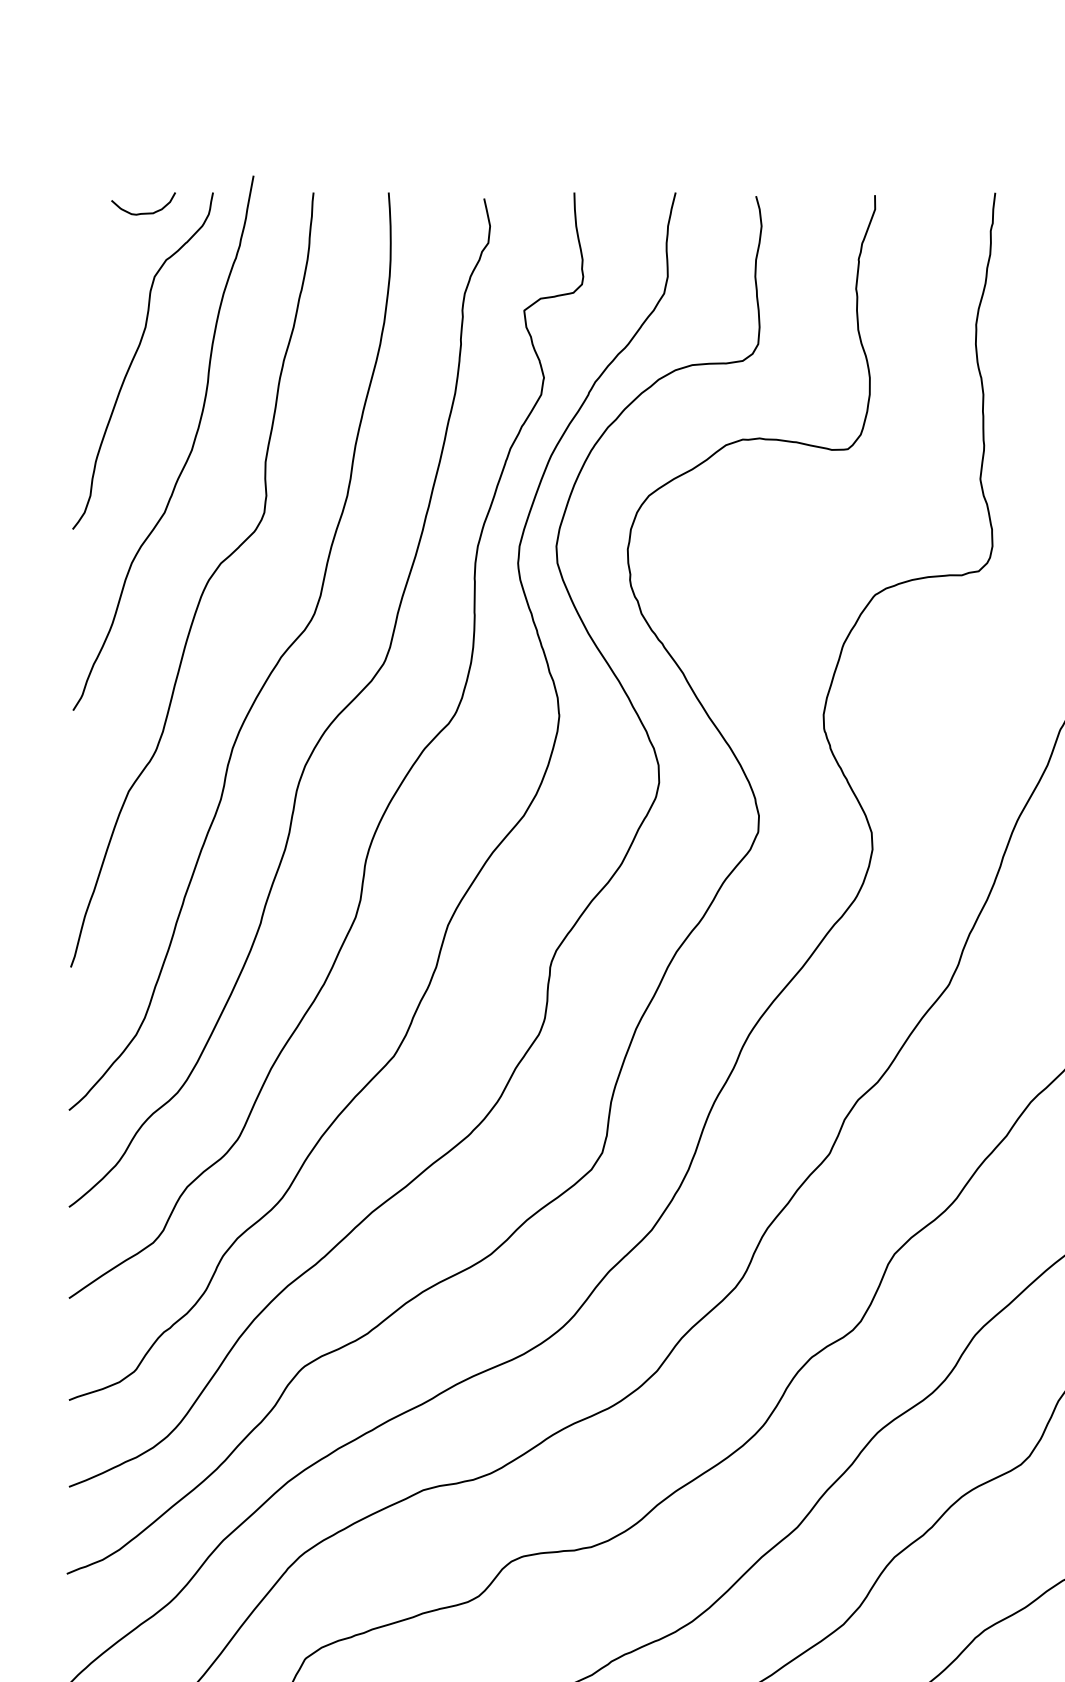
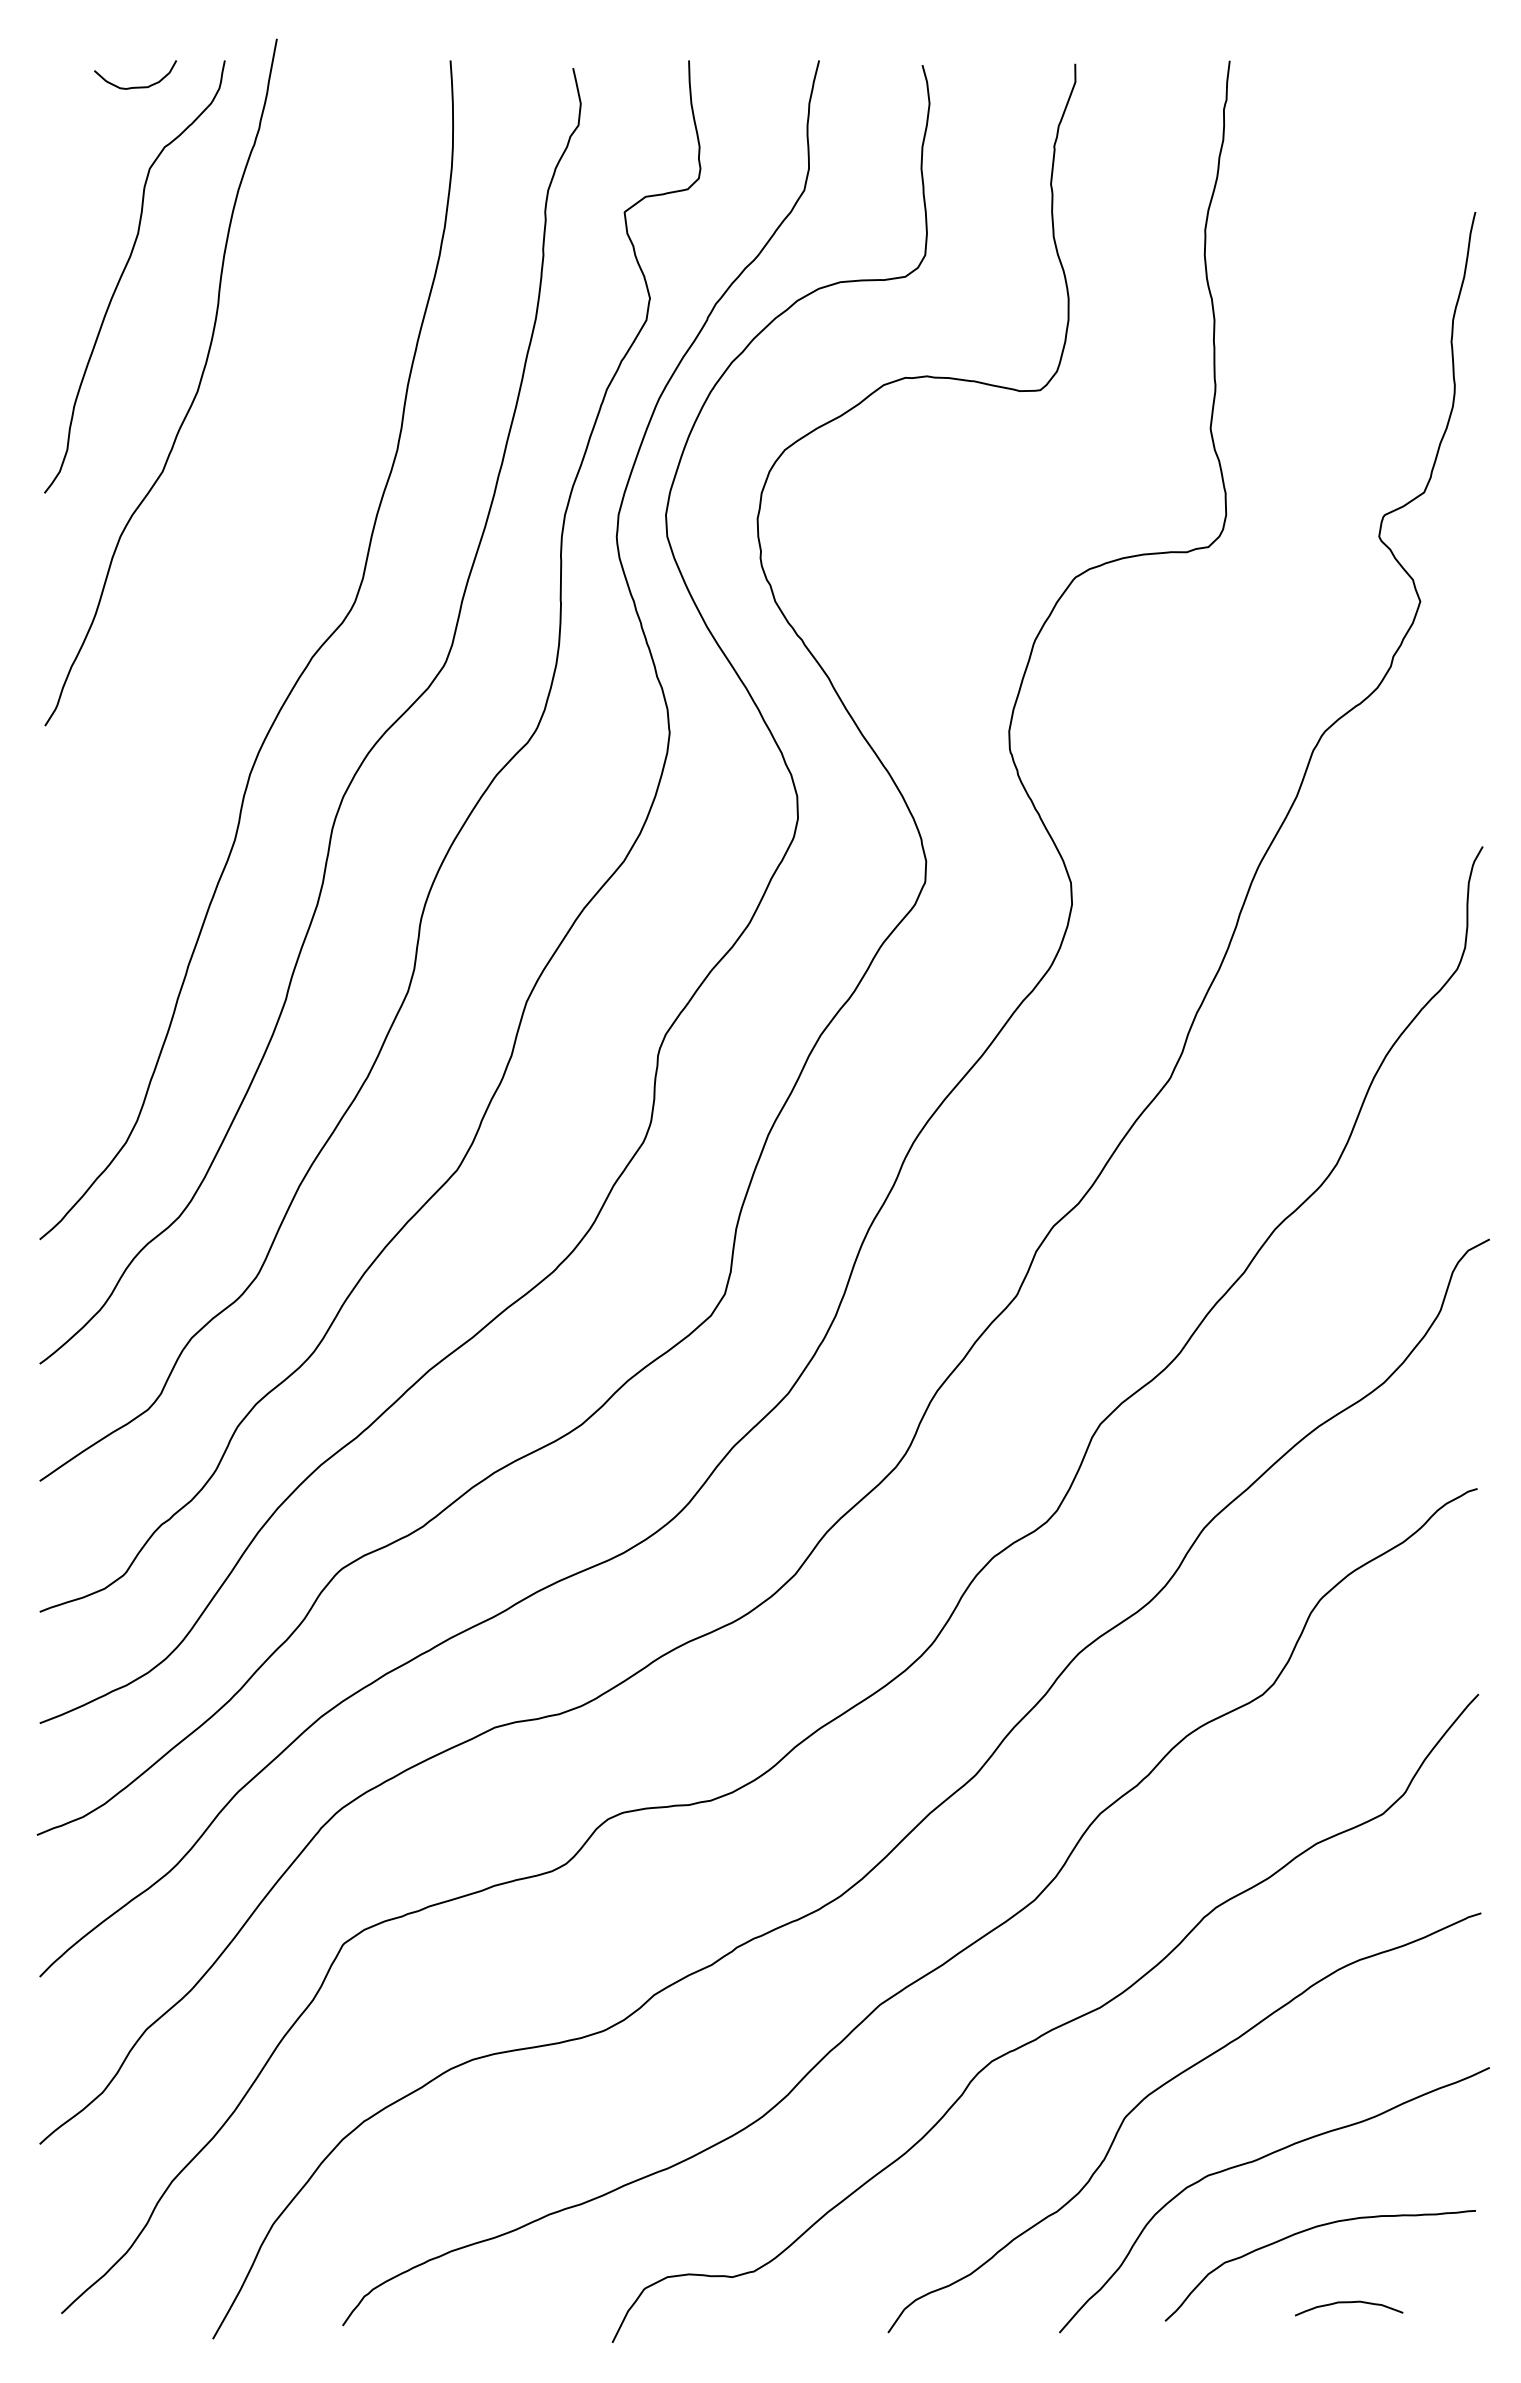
curve: (205, 584) -> (215, 563), removed

